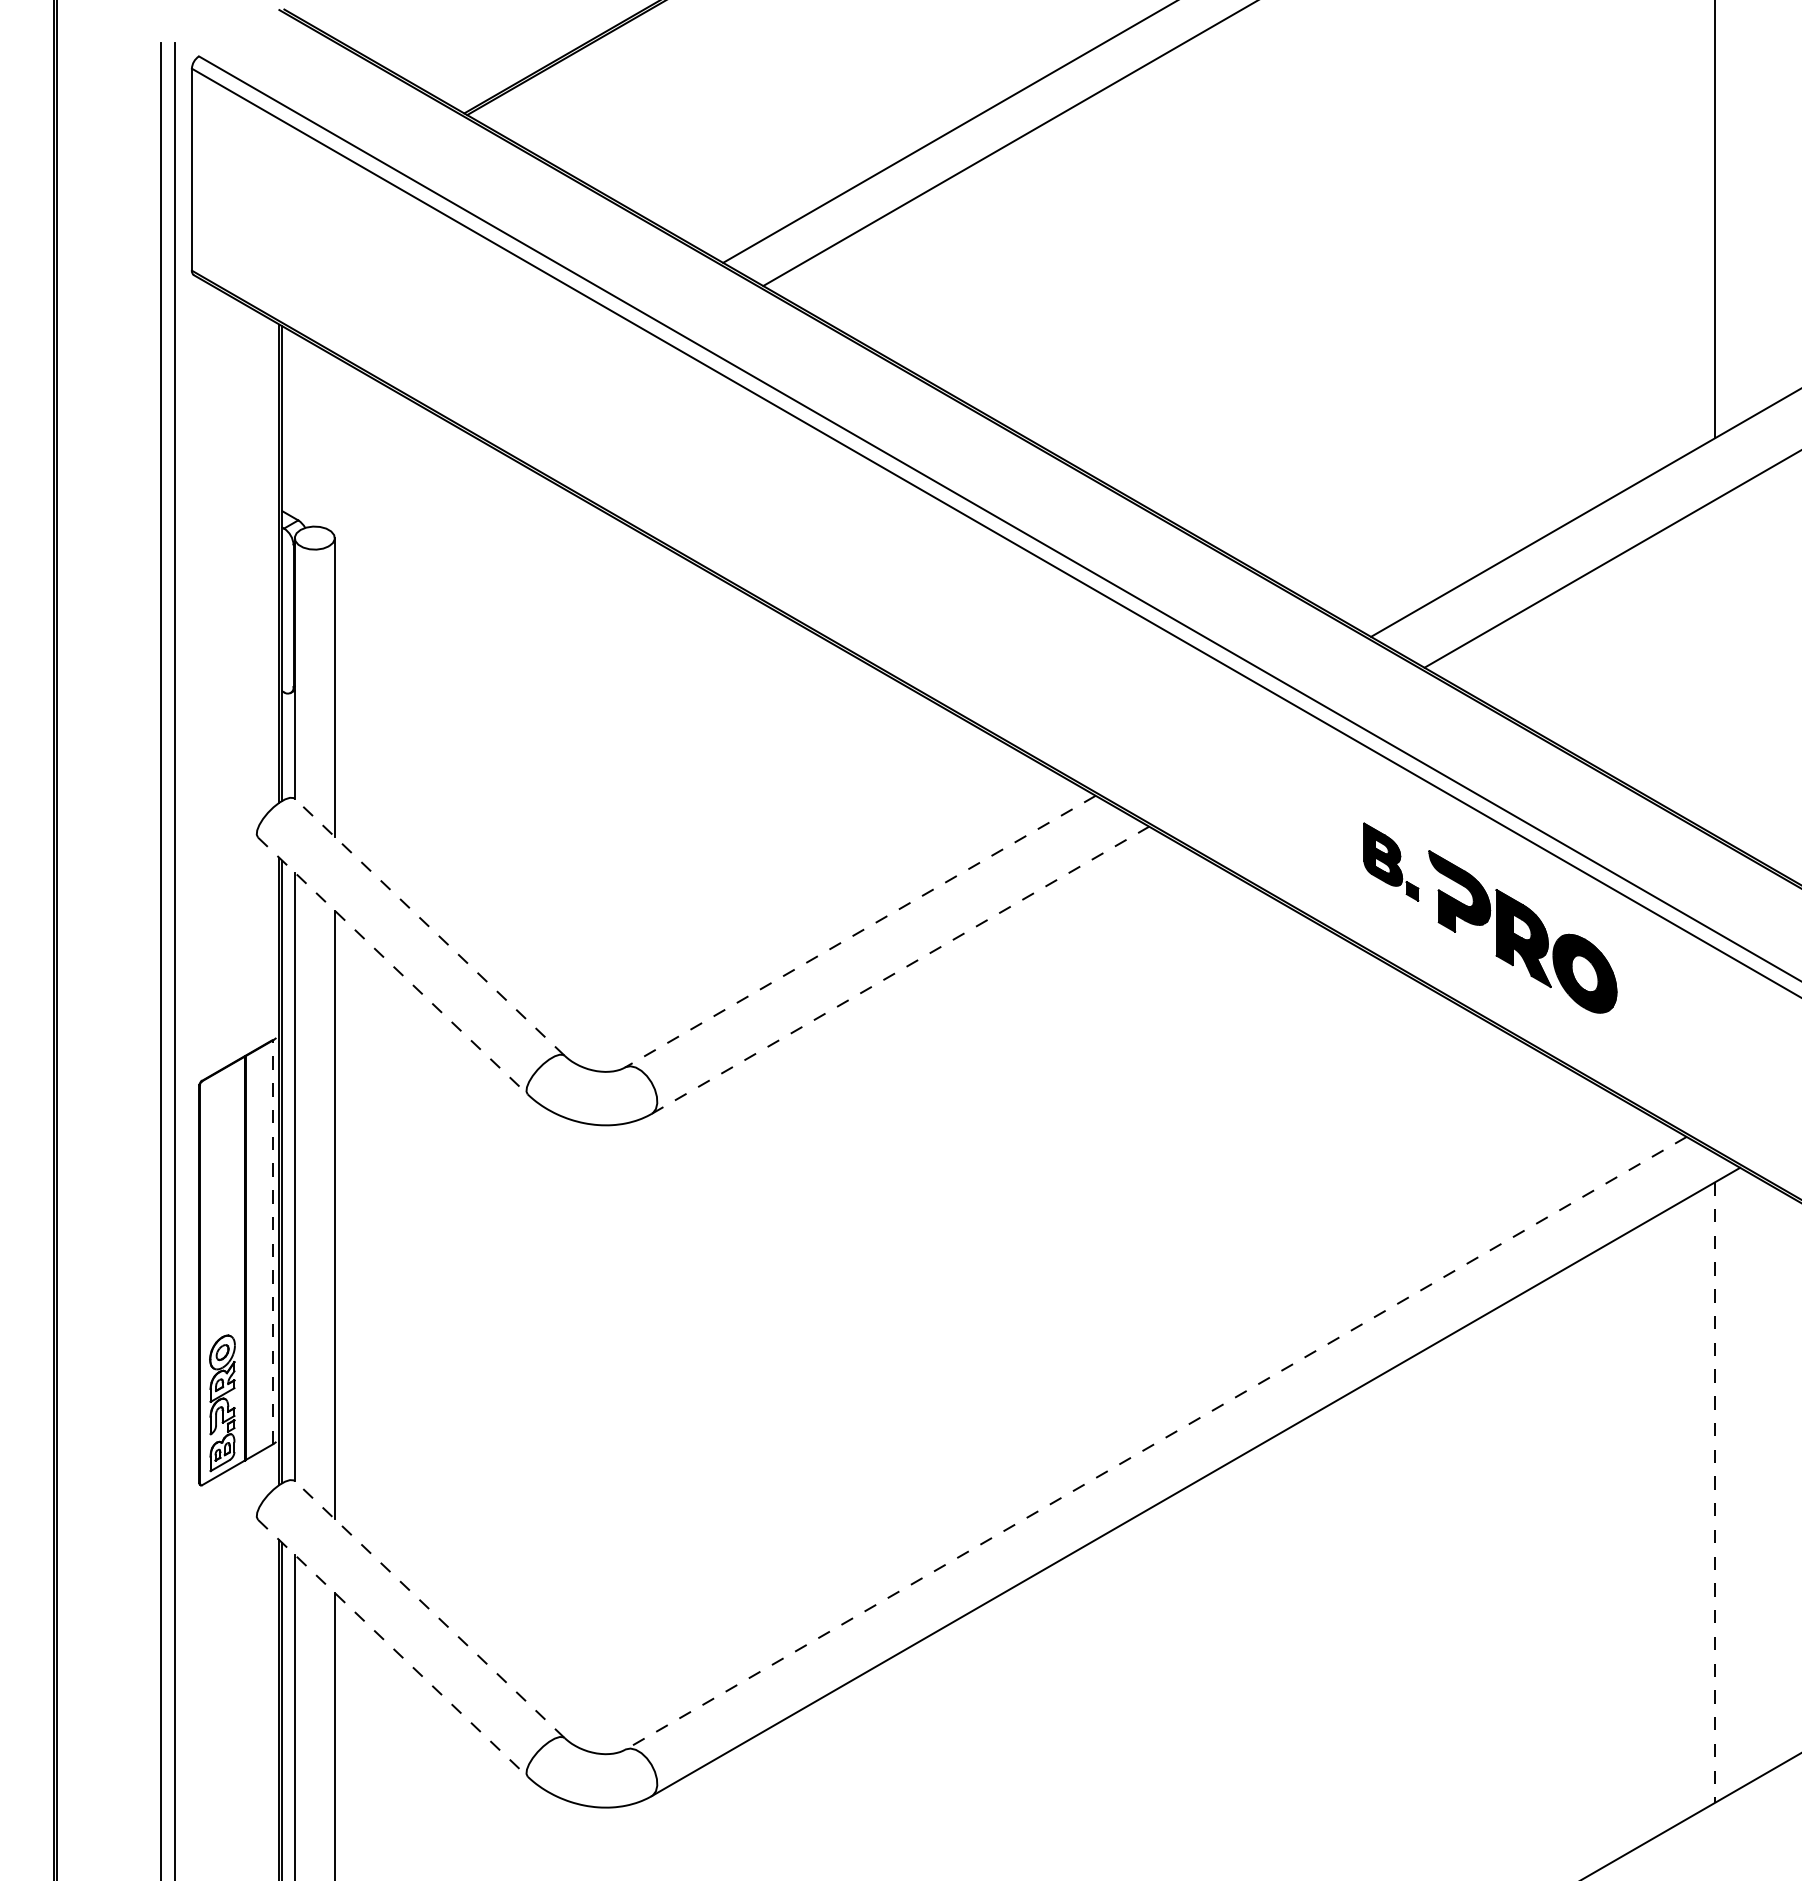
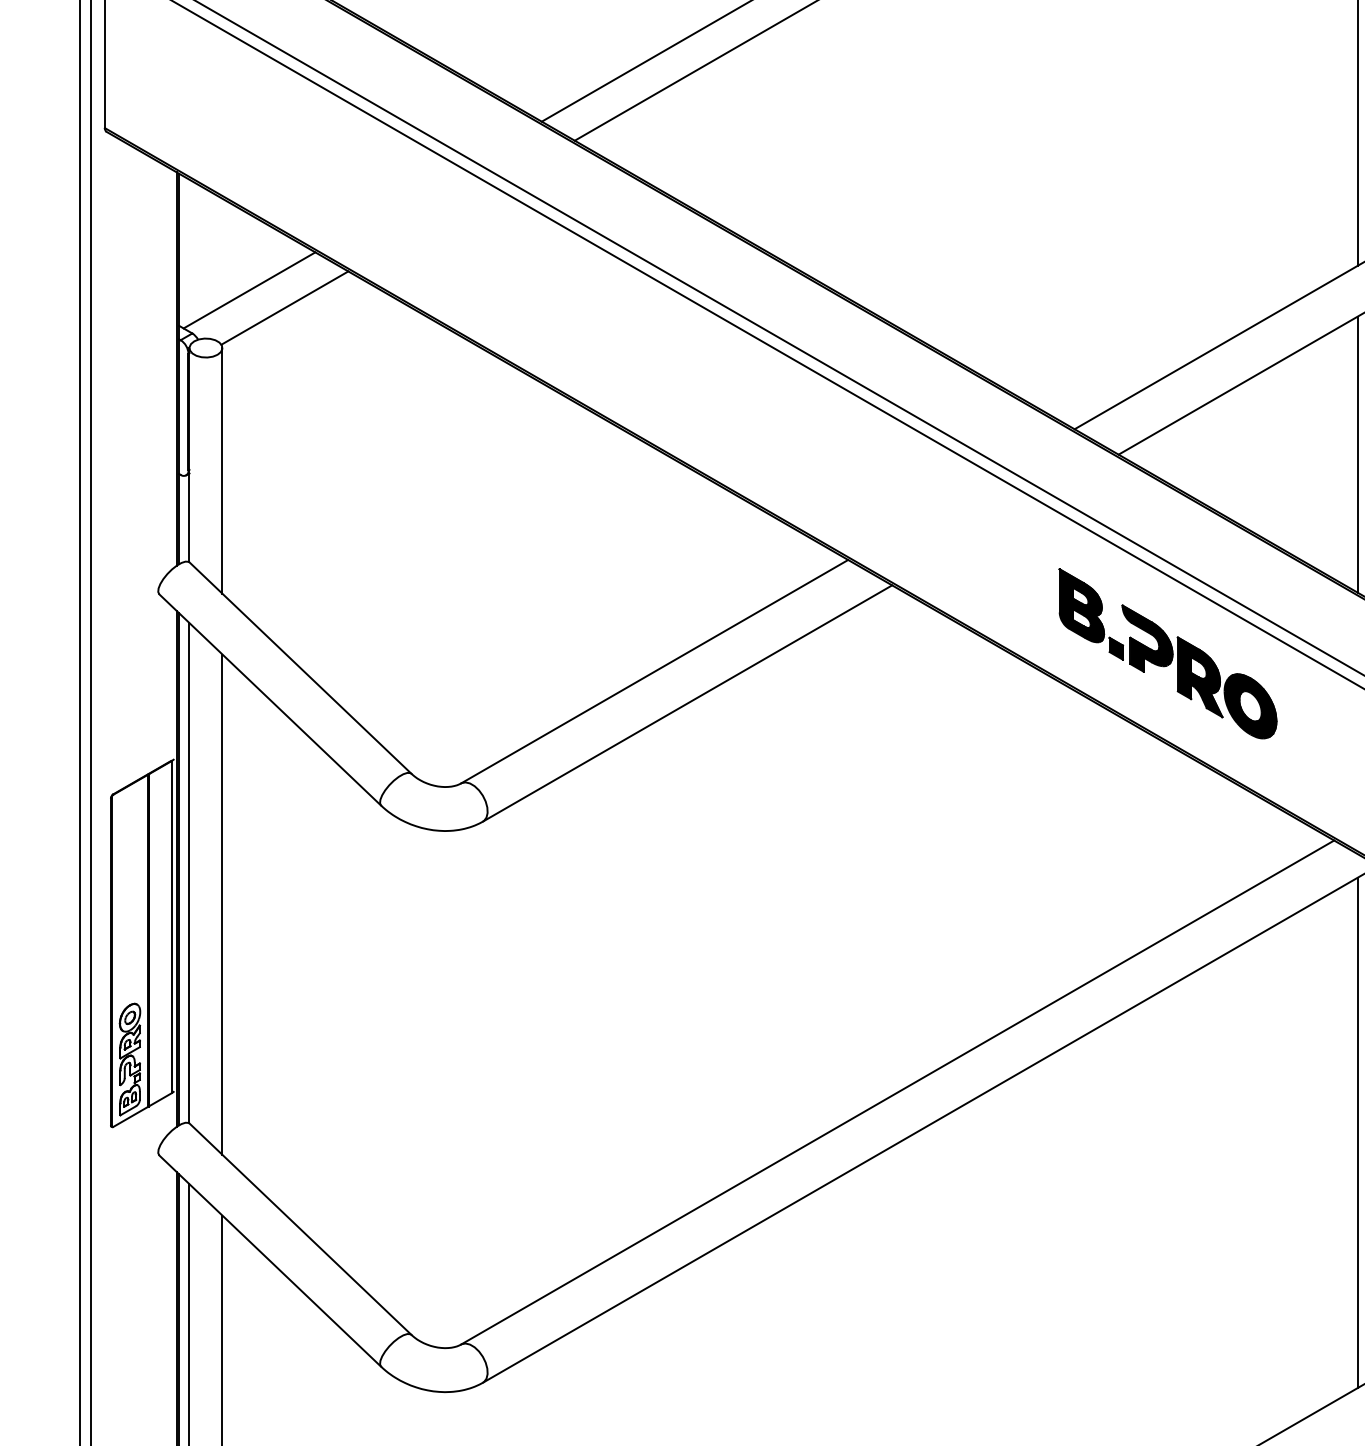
line: (367, 467) -> (249, 289), added
line: (410, 489) -> (284, 308), added
line: (1715, 667) -> (1357, 454), added
part: (1390, 862) -> (1090, 614), size x1.43
line: (429, 926) -> (300, 667), dashed -> solid
line: (860, 931) -> (654, 671), dashed -> solid
line: (393, 966) -> (270, 700), dashed -> solid
line: (900, 970) -> (687, 703), dashed -> solid
line: (273, 1242) -> (171, 927), dashed -> solid
line: (1155, 1443) -> (897, 1092), dashed -> solid
line: (1715, 1493) -> (1357, 1133), dashed -> solid
line: (429, 1609) -> (300, 1229), dashed -> solid
line: (393, 1648) -> (270, 1261), dashed -> solid

